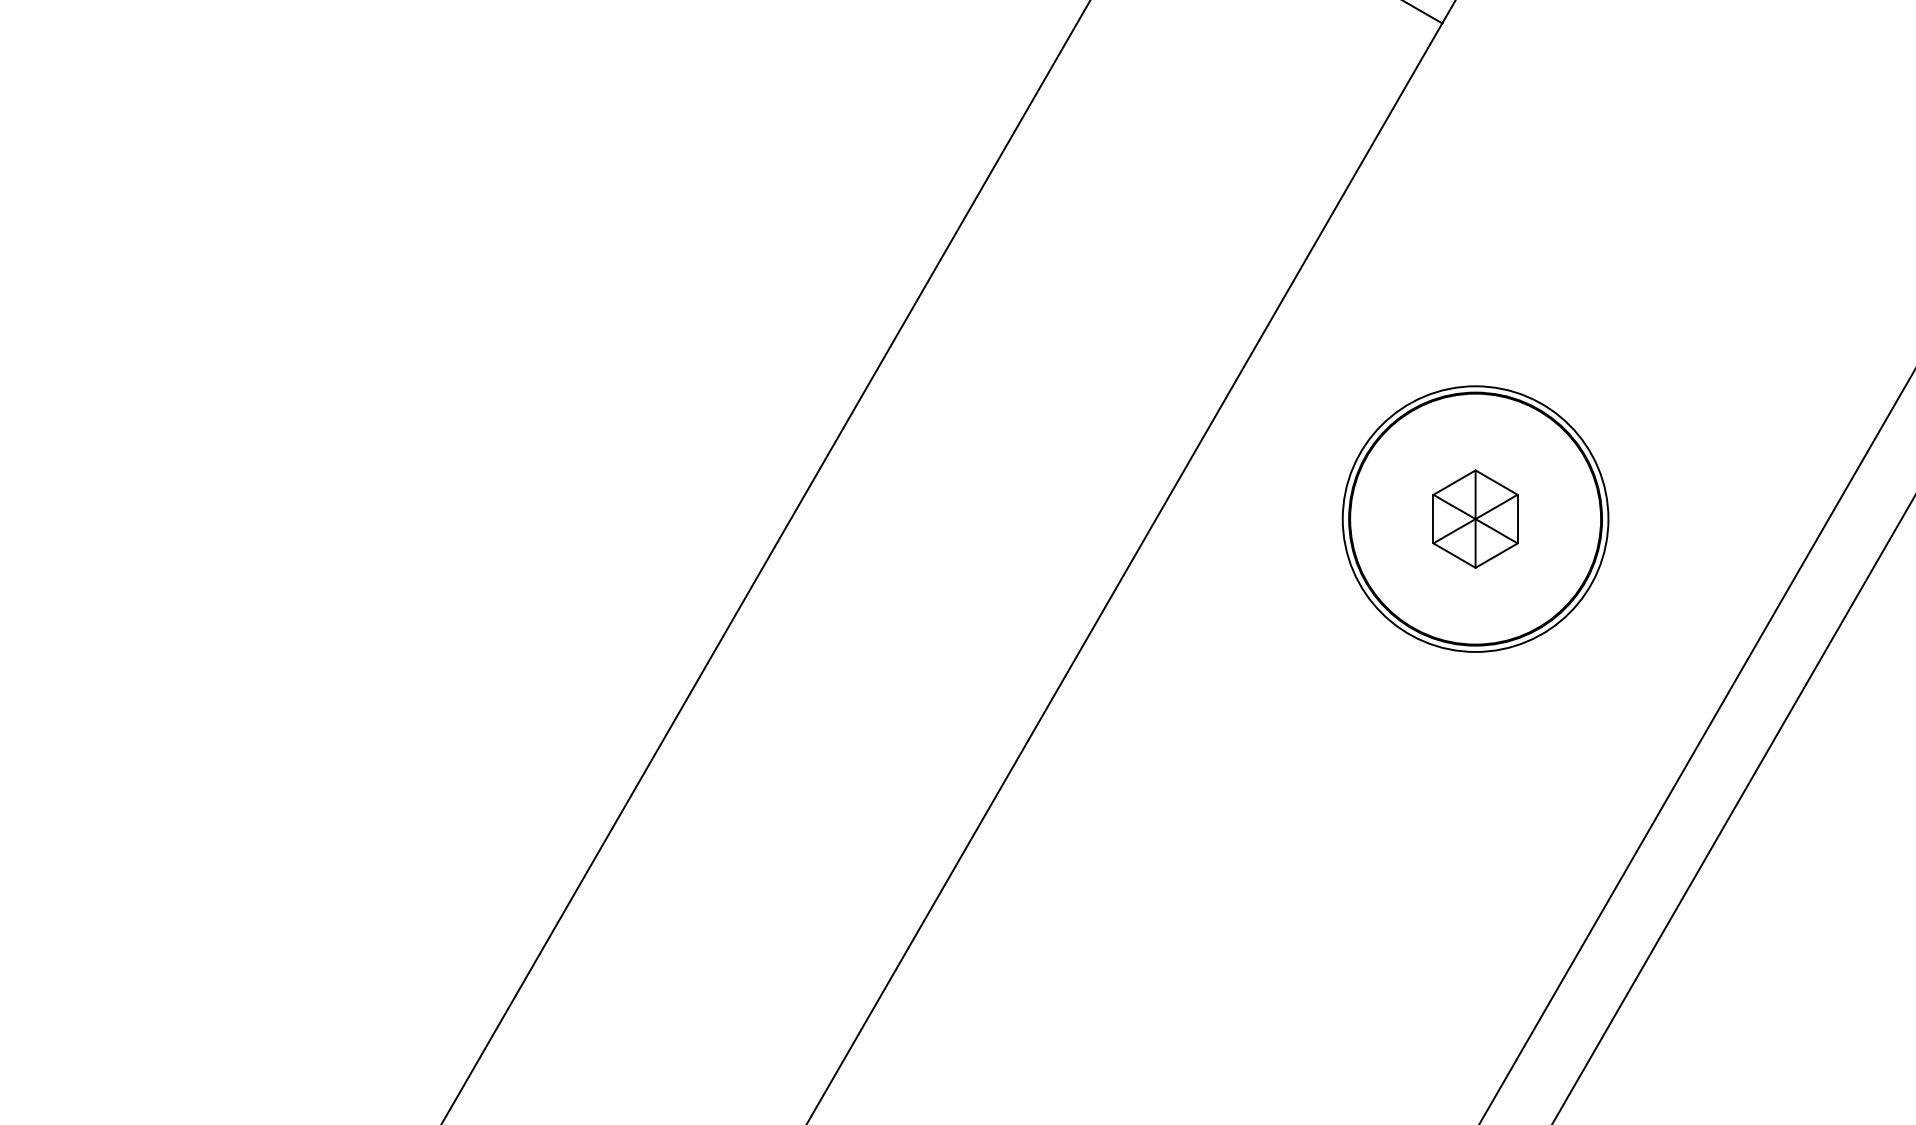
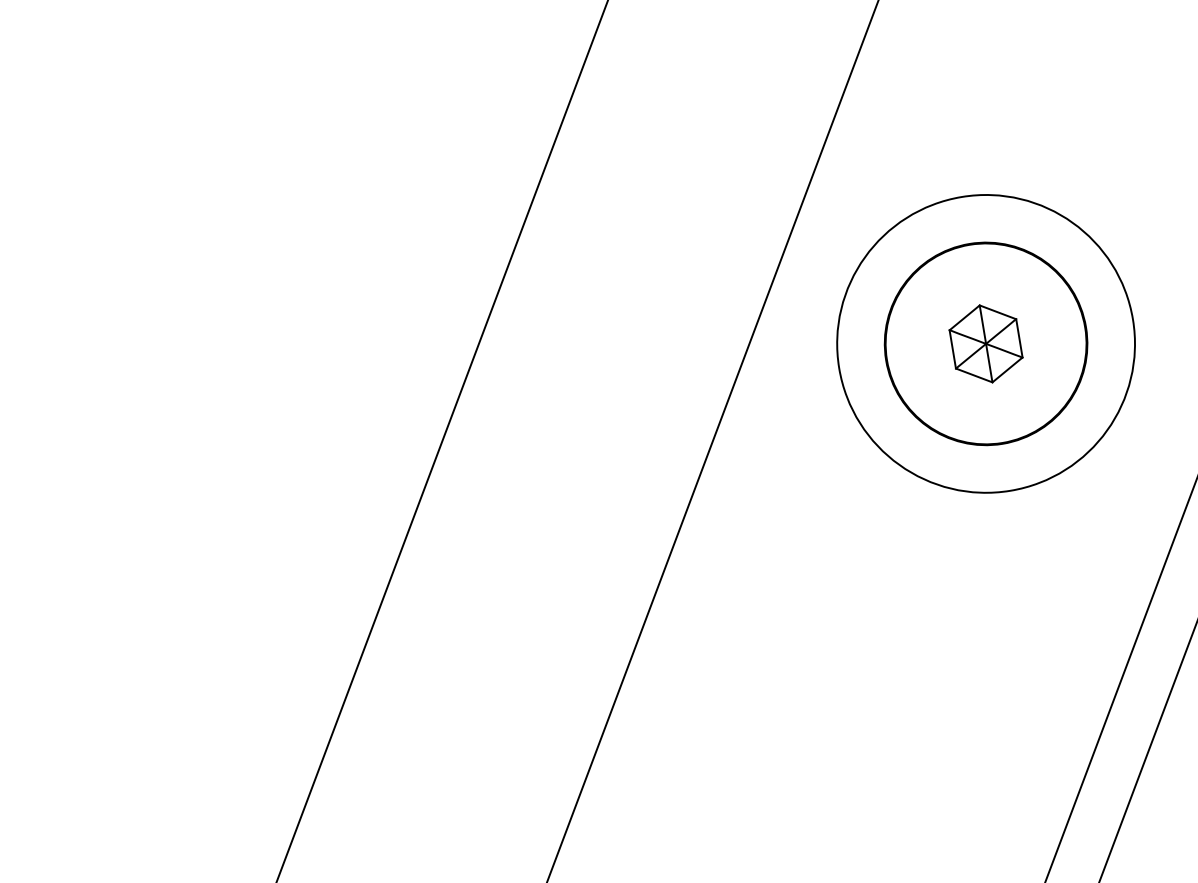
circle: (1475, 518) -> (985, 343), size x1.4

